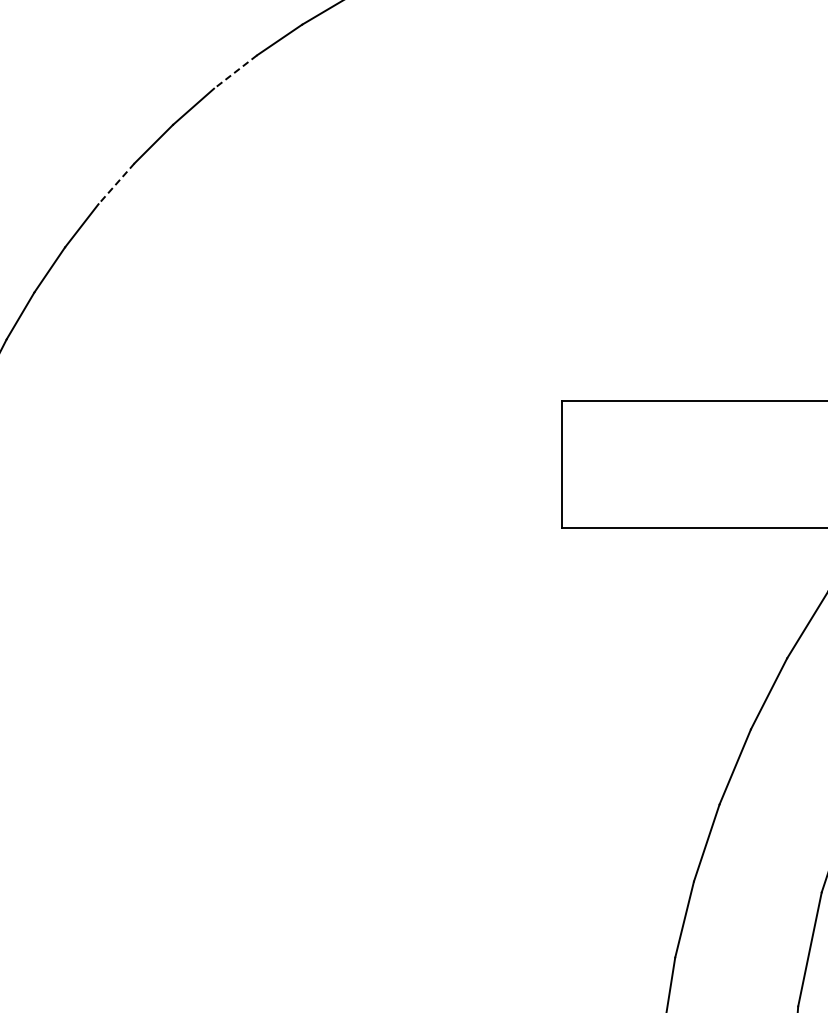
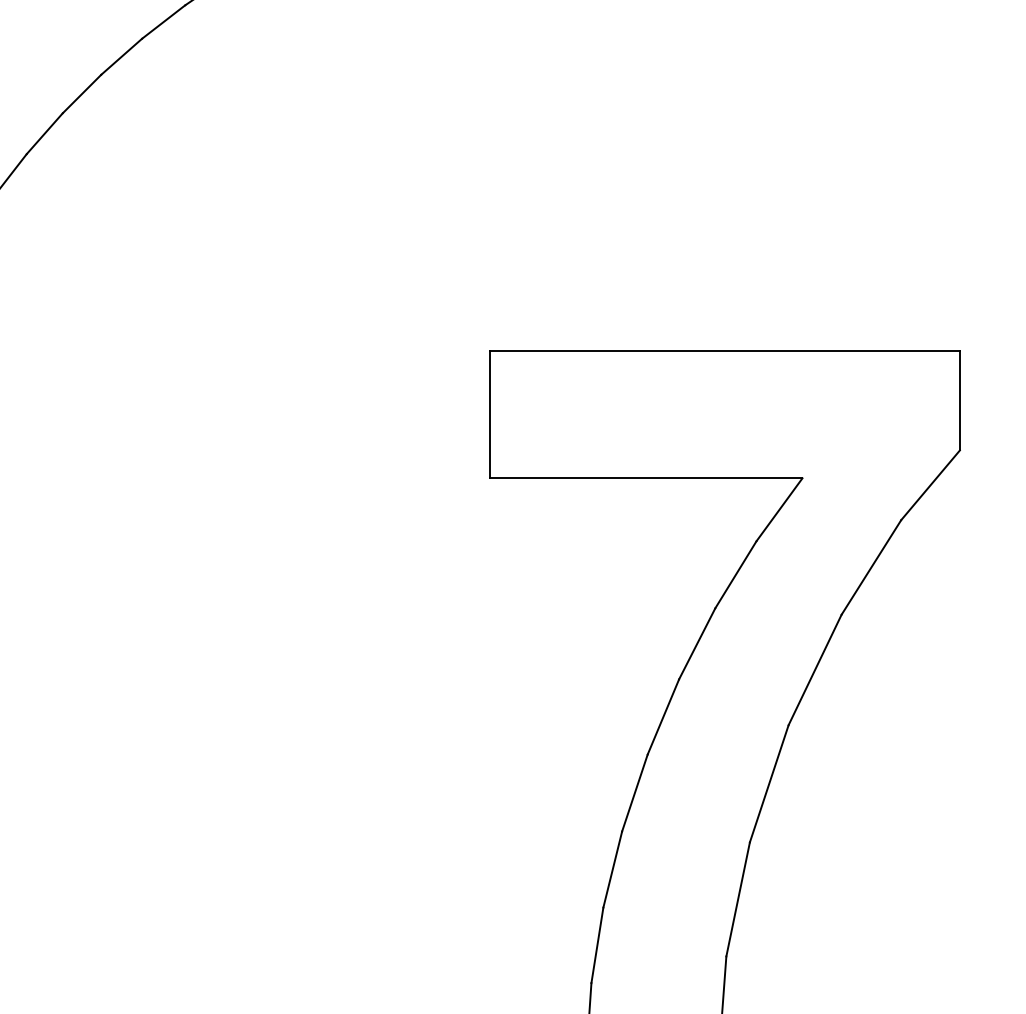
line: (235, 72) -> (163, 22), dashed -> solid
line: (116, 184) -> (44, 134), dashed -> solid

